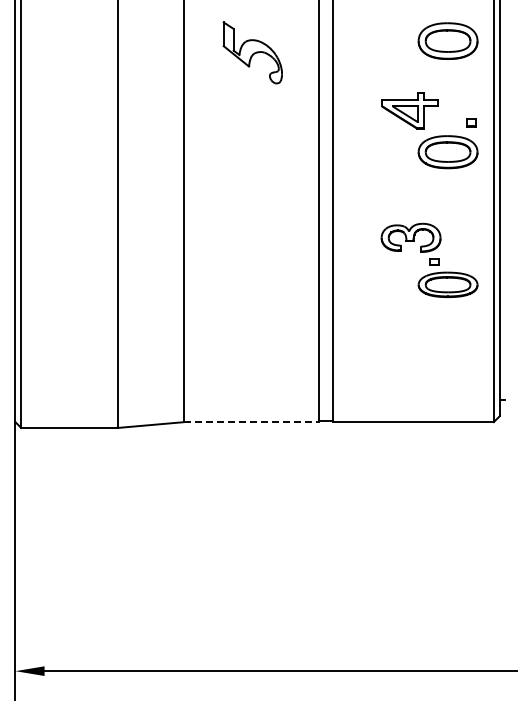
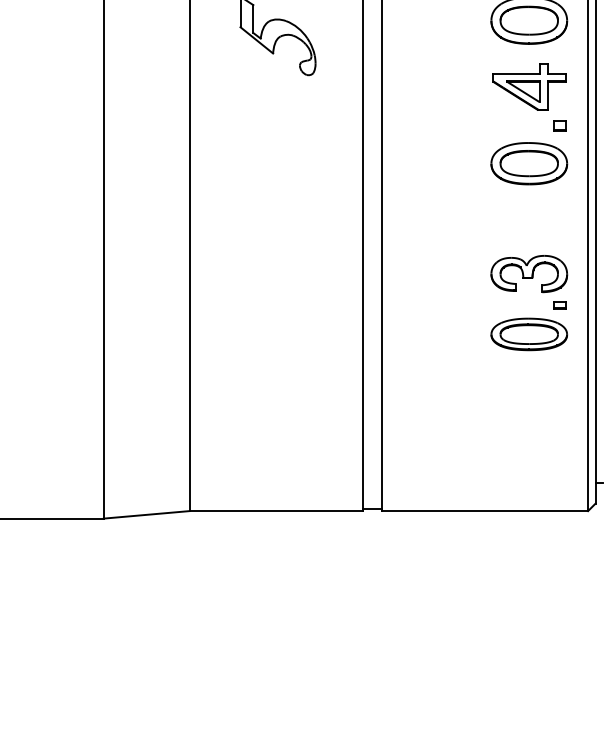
part: (409, 110) -> (528, 86), moved
part: (410, 243) -> (528, 281), moved
line: (252, 422) -> (277, 511), dashed -> solid

